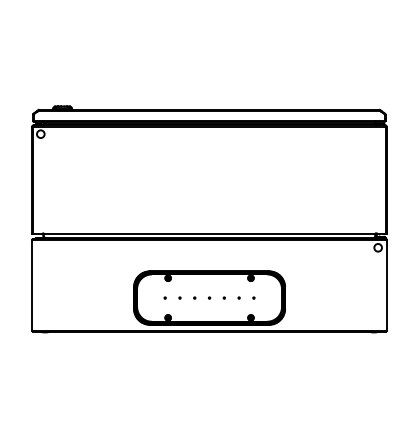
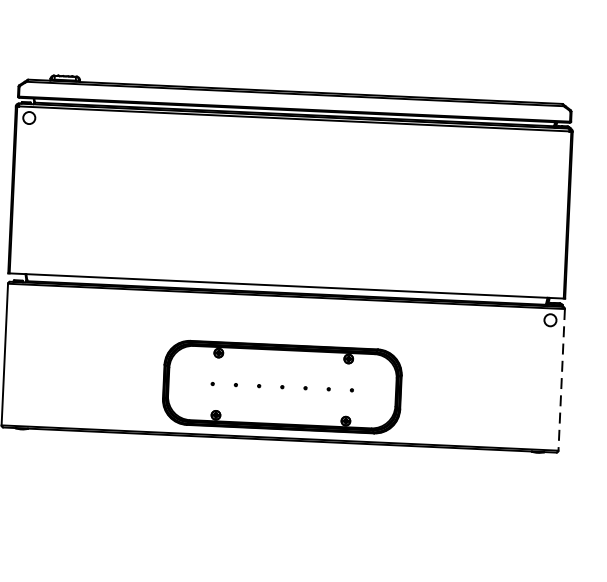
line: (387, 285) -> (562, 380), solid -> dashed

